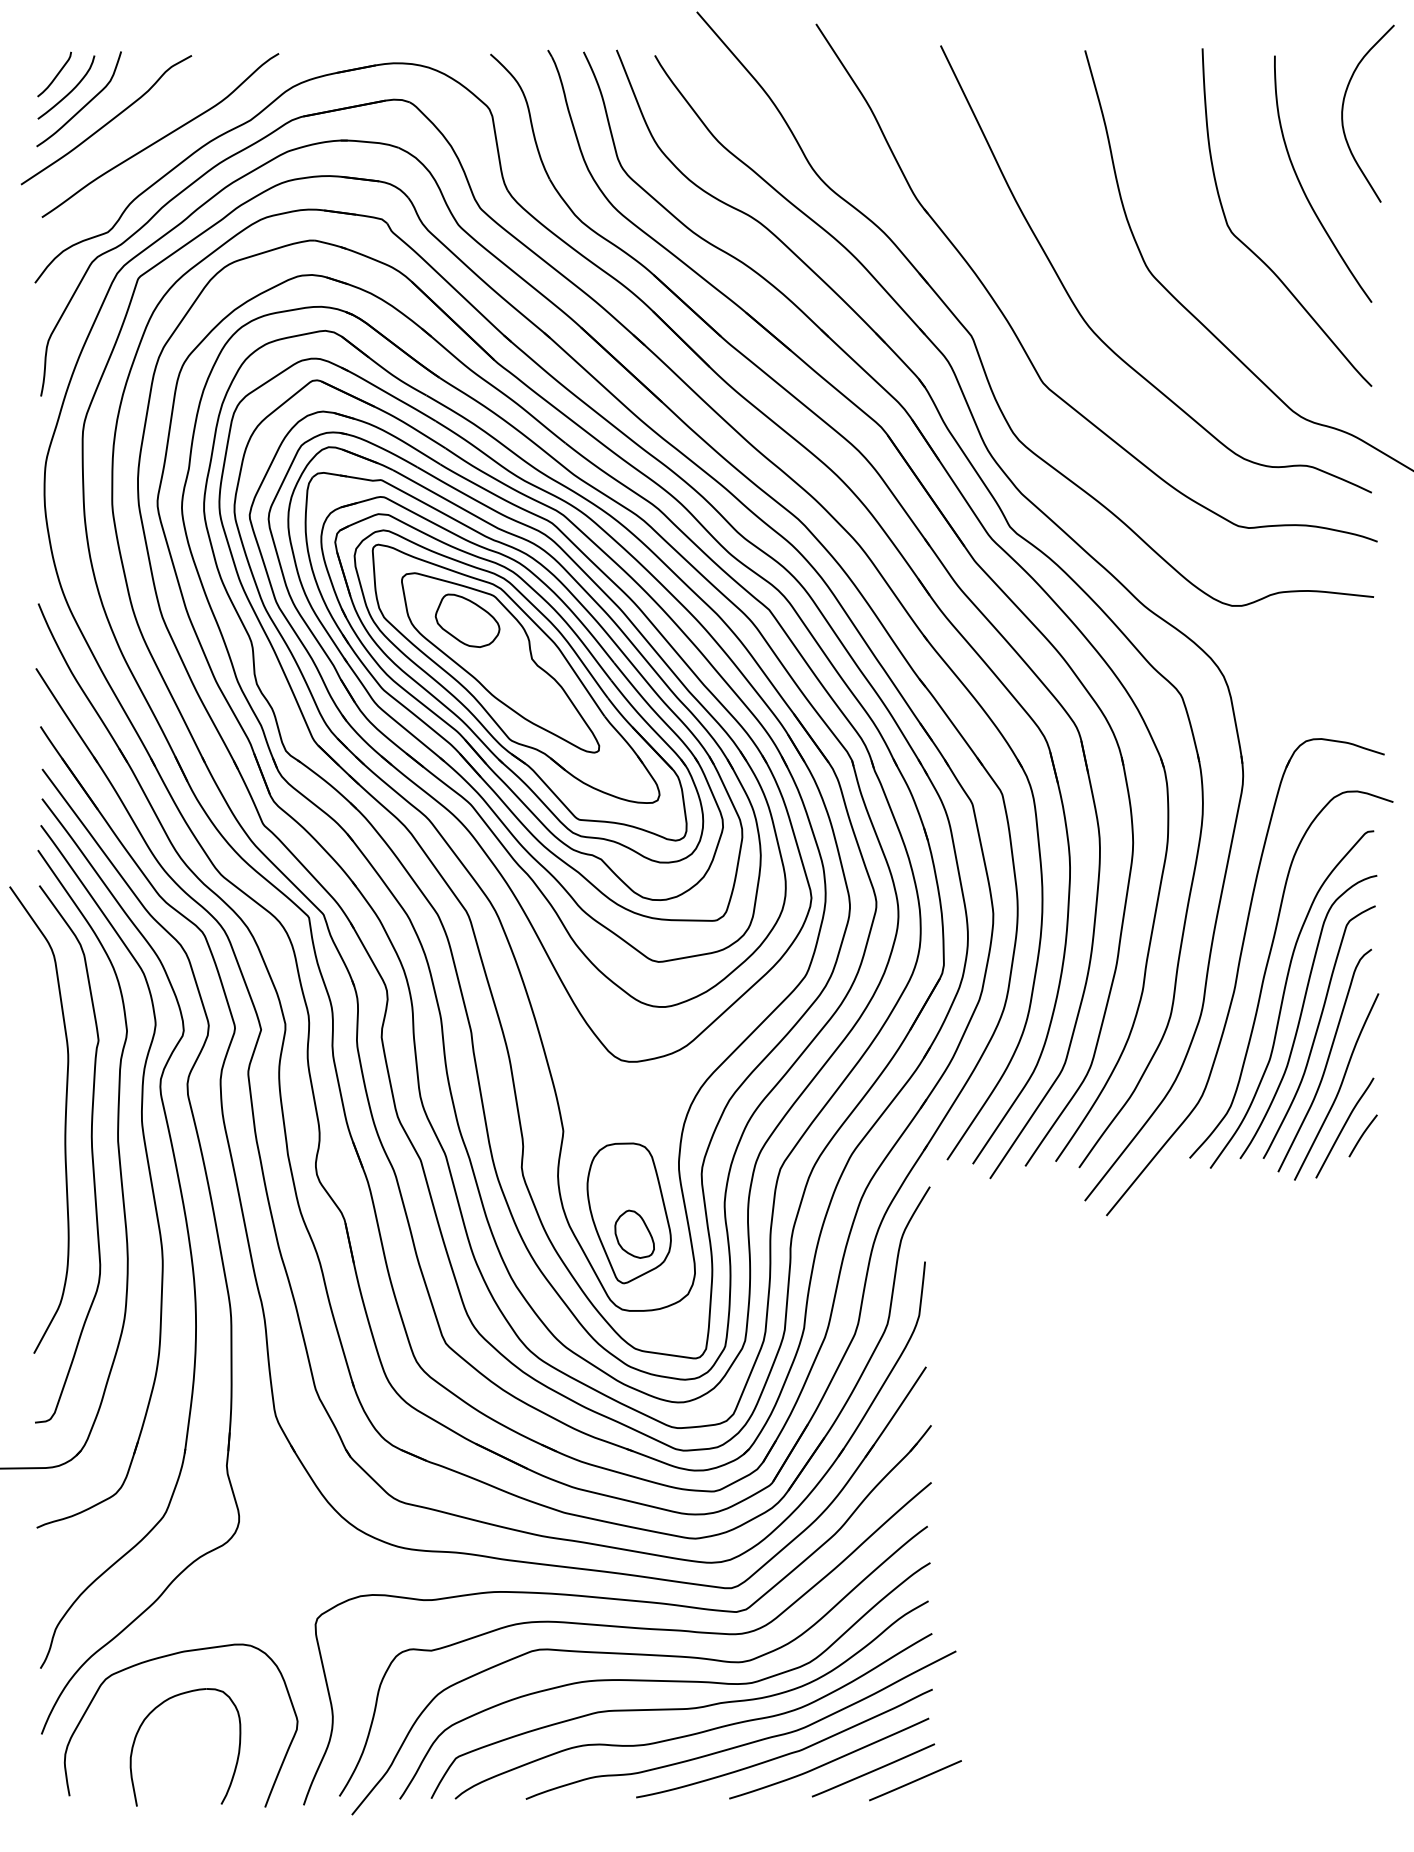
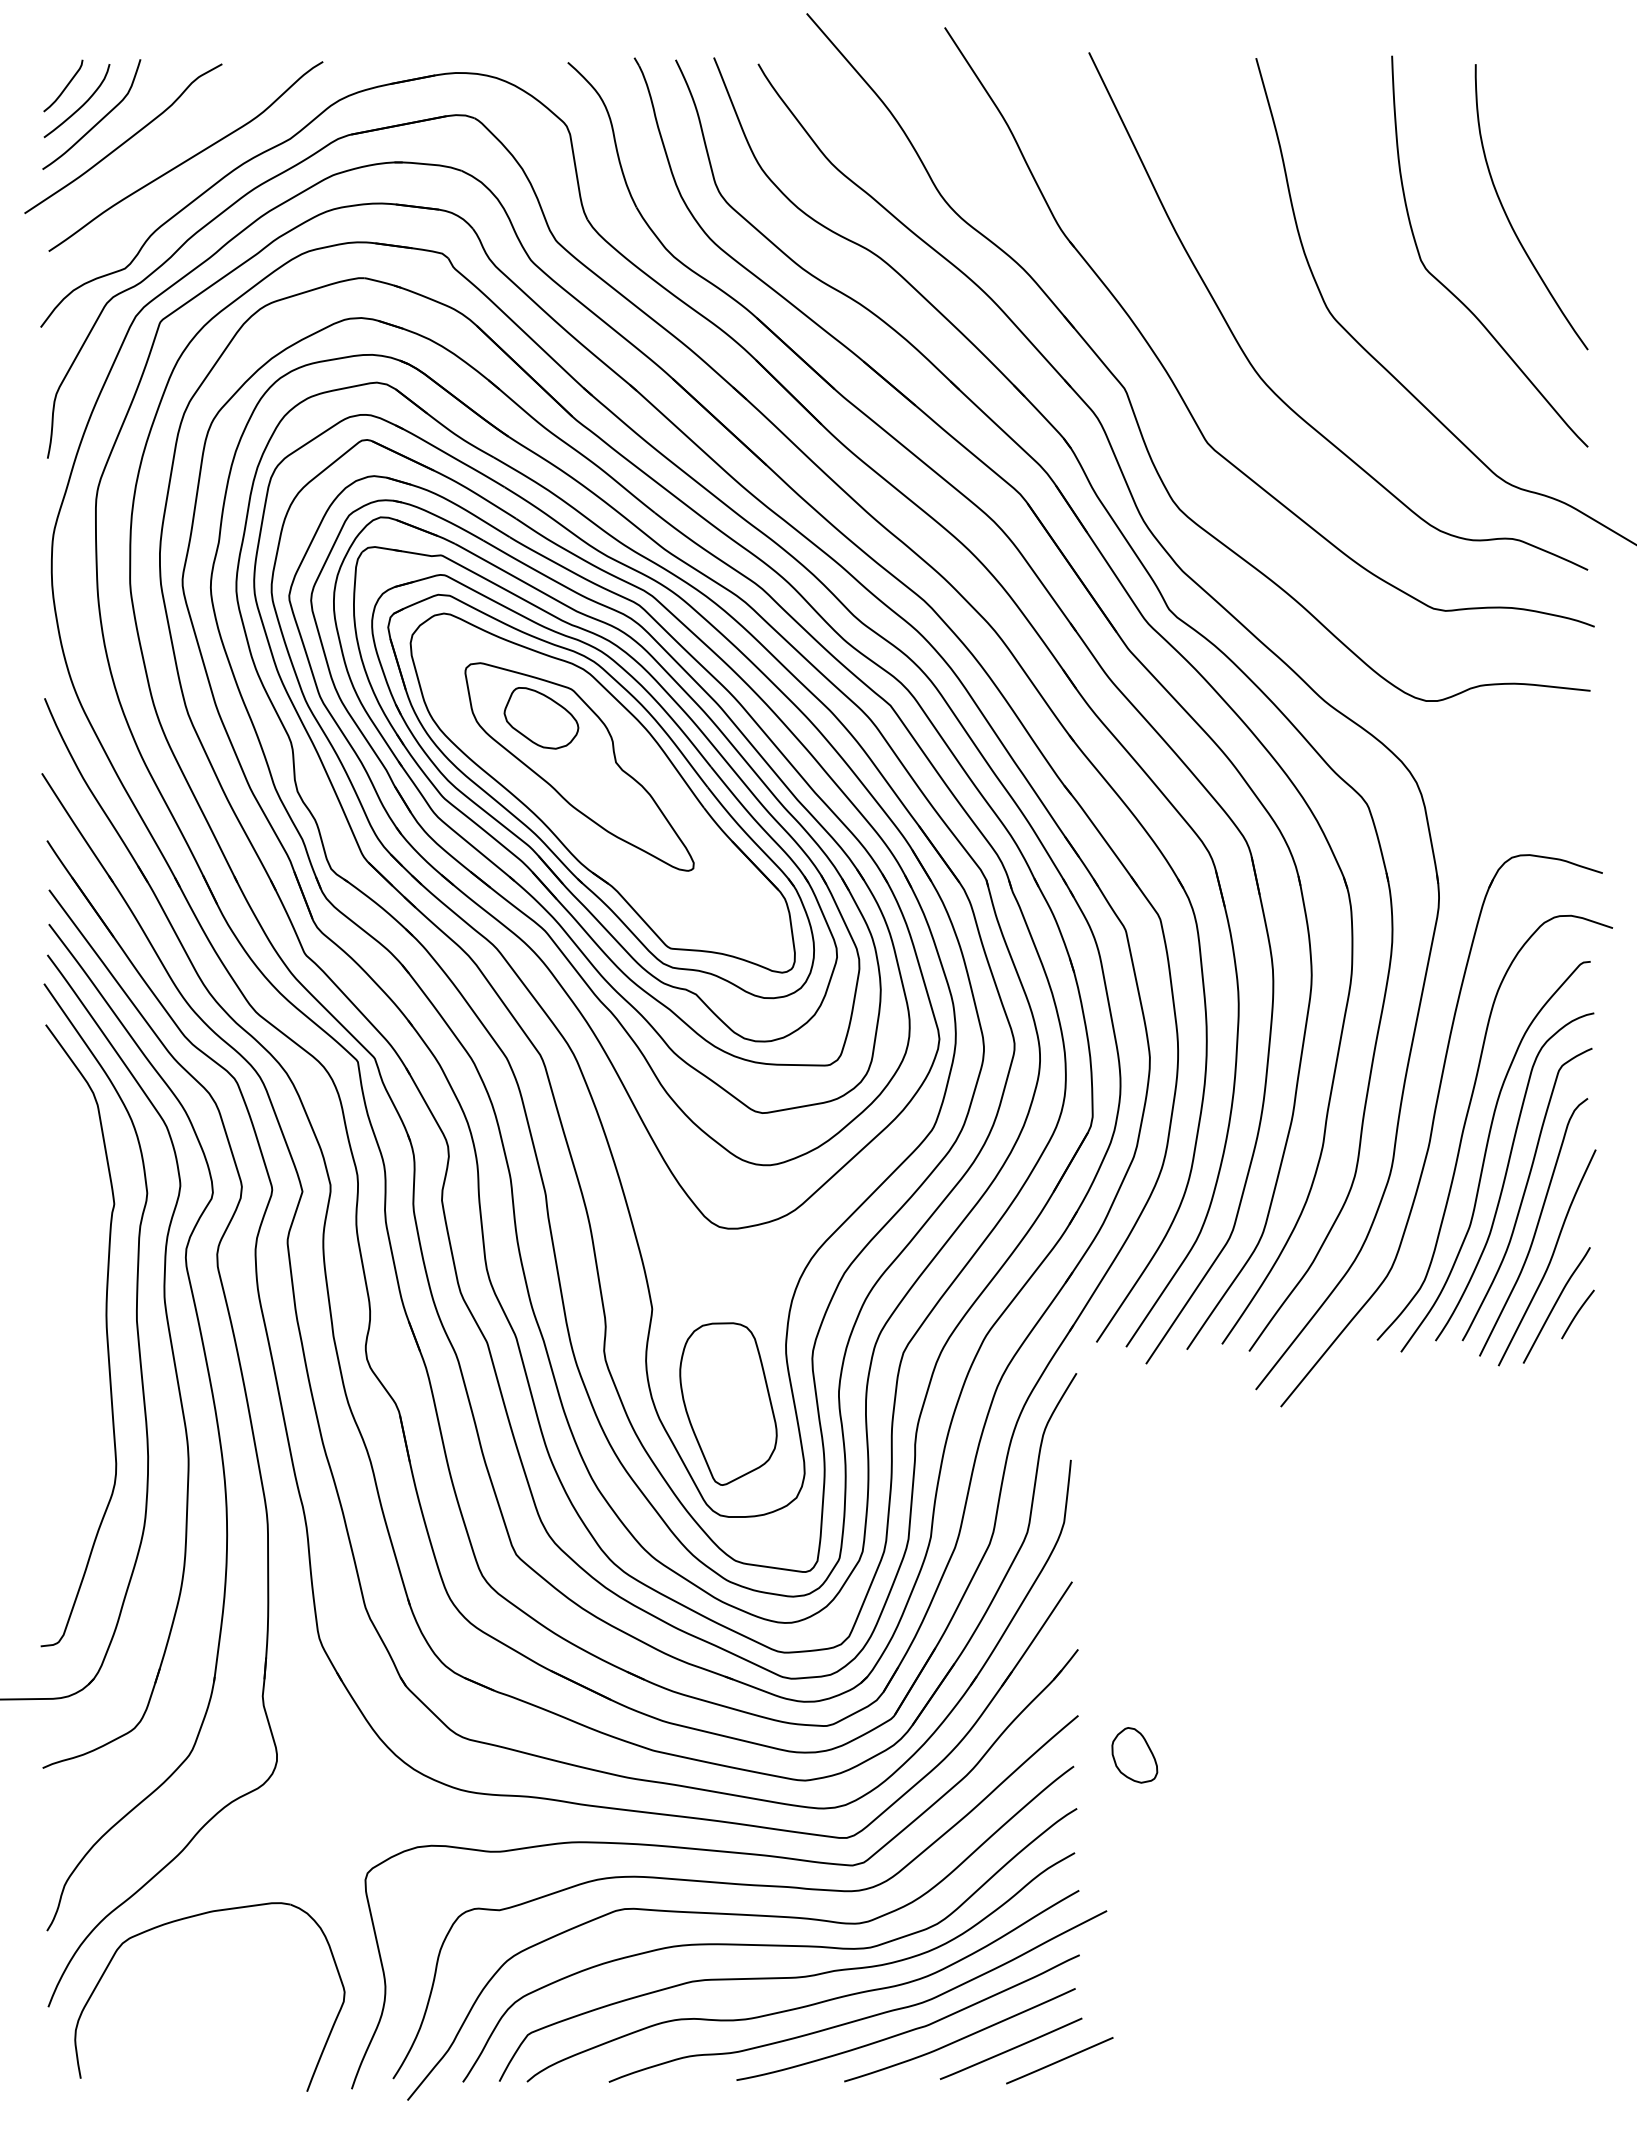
curve: (1342, 113) -> (1554, 131), removed
part: (516, 673) -> (597, 779), removed
curve: (65, 1119) -> (75, 1295), removed
part: (634, 1234) -> (1134, 1755), moved
part: (147, 1718) -> (170, 1988), removed

